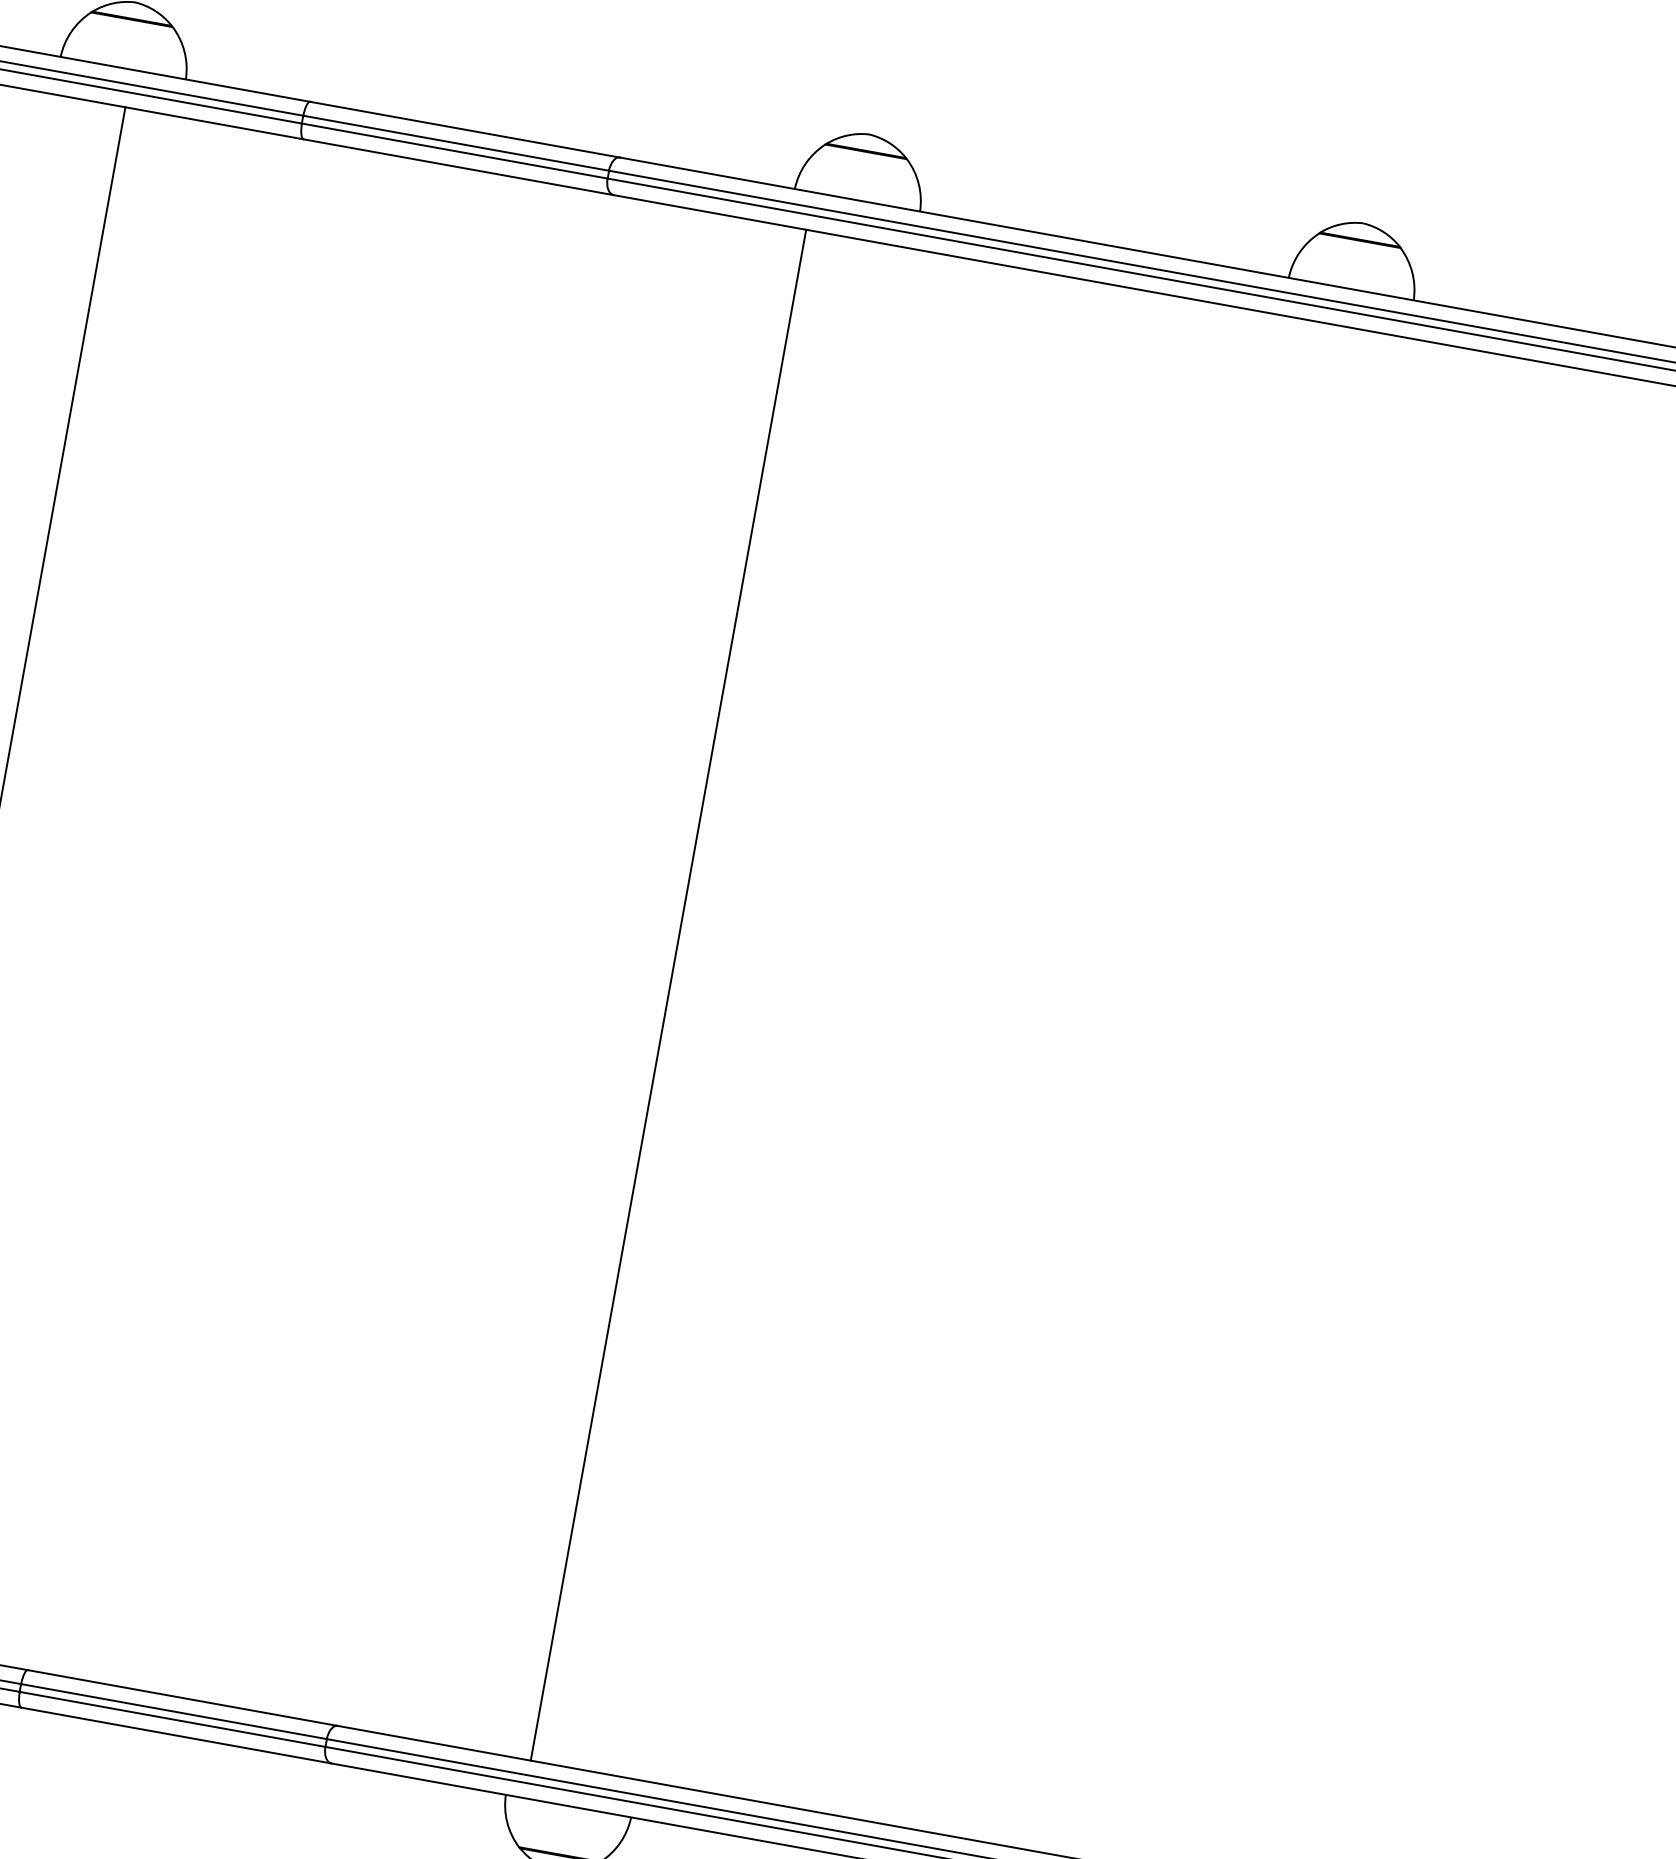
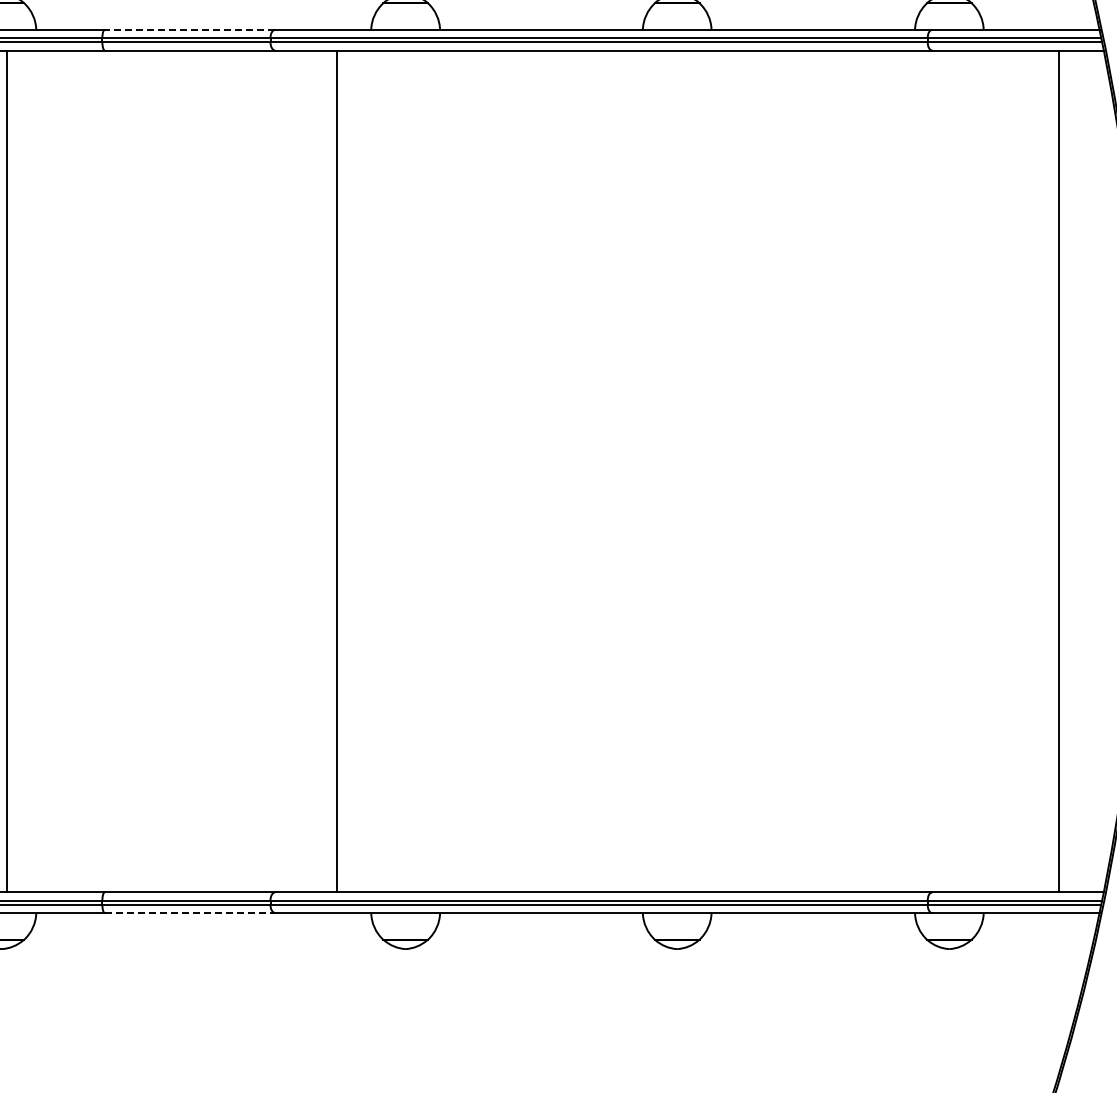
line: (464, 128) -> (189, 29), solid -> dashed
line: (669, 995) -> (337, 471), moved
line: (177, 1736) -> (190, 913), solid -> dashed

